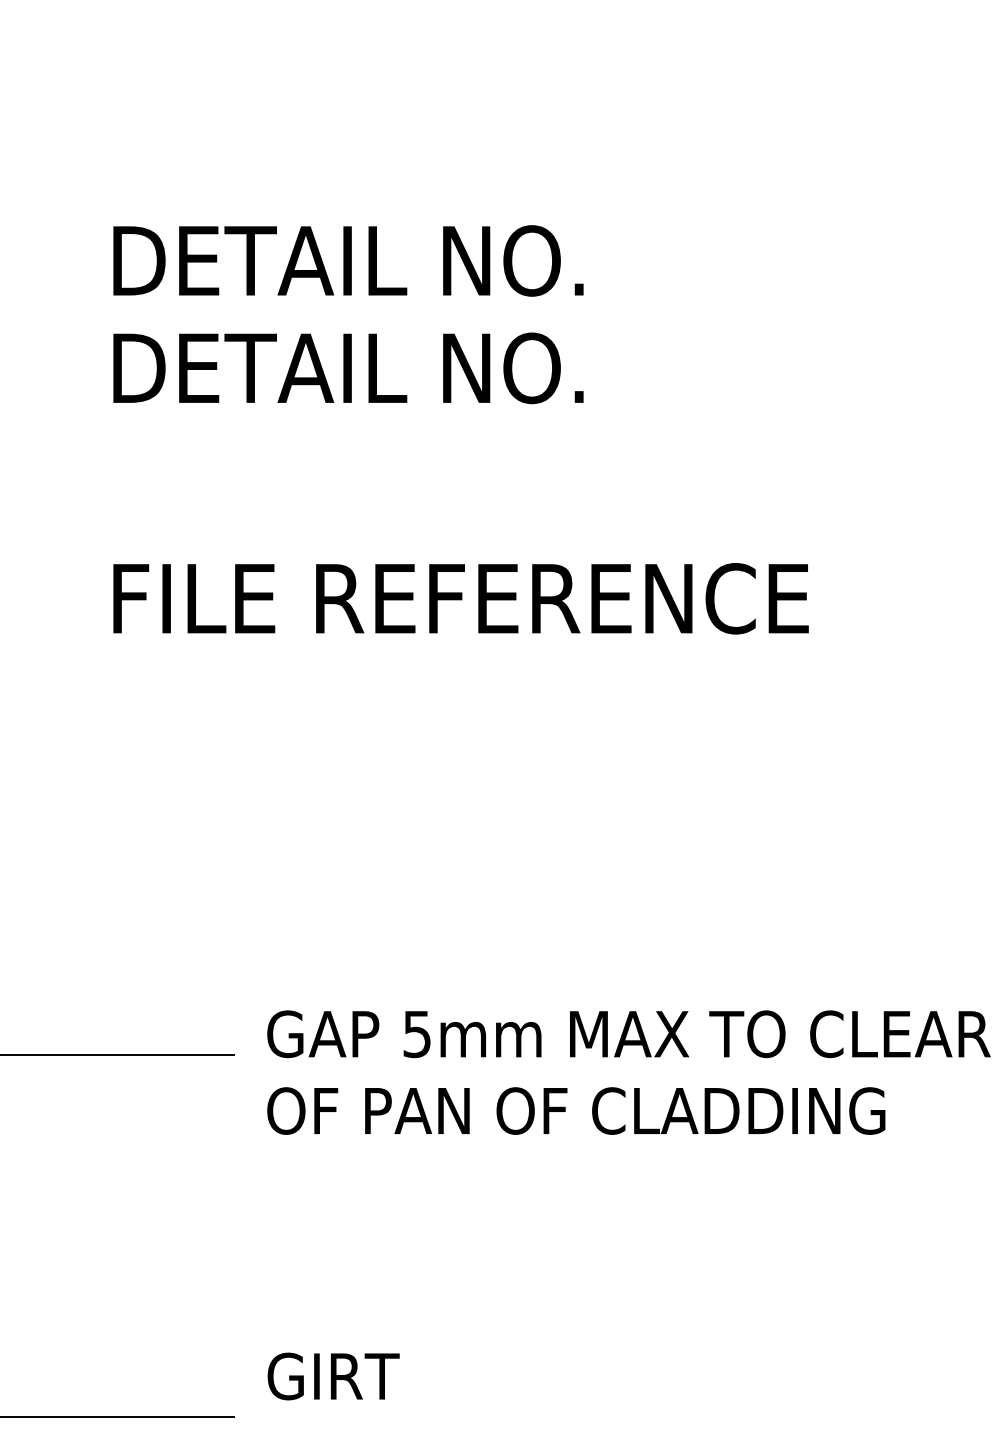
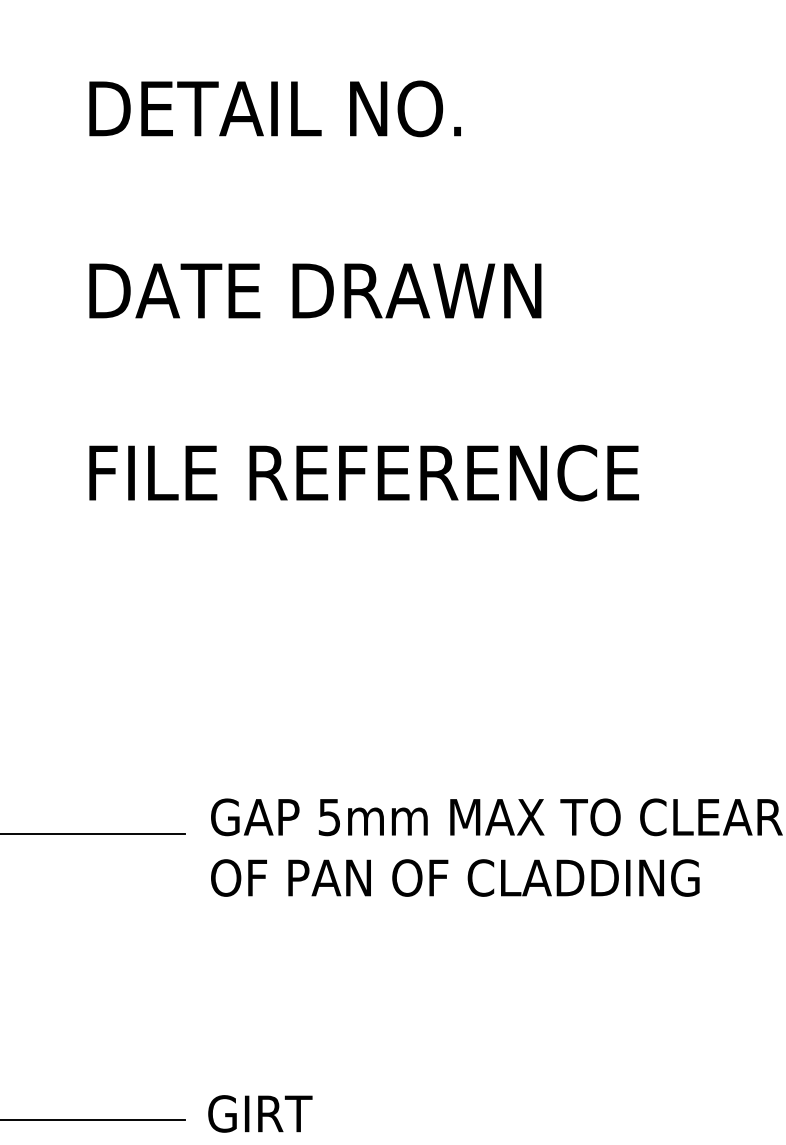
text: (348, 260) -> (275, 108), moved
text: (428, 368) -> (338, 291), DETAIL NO. -> DATE DRAWN
text: (333, 1376) -> (260, 1113), moved

